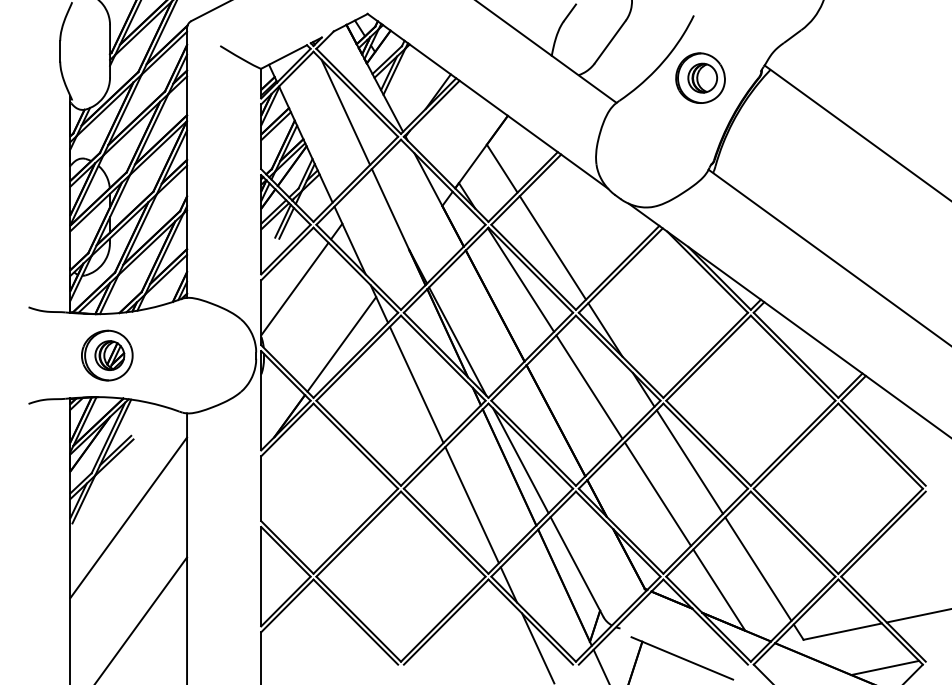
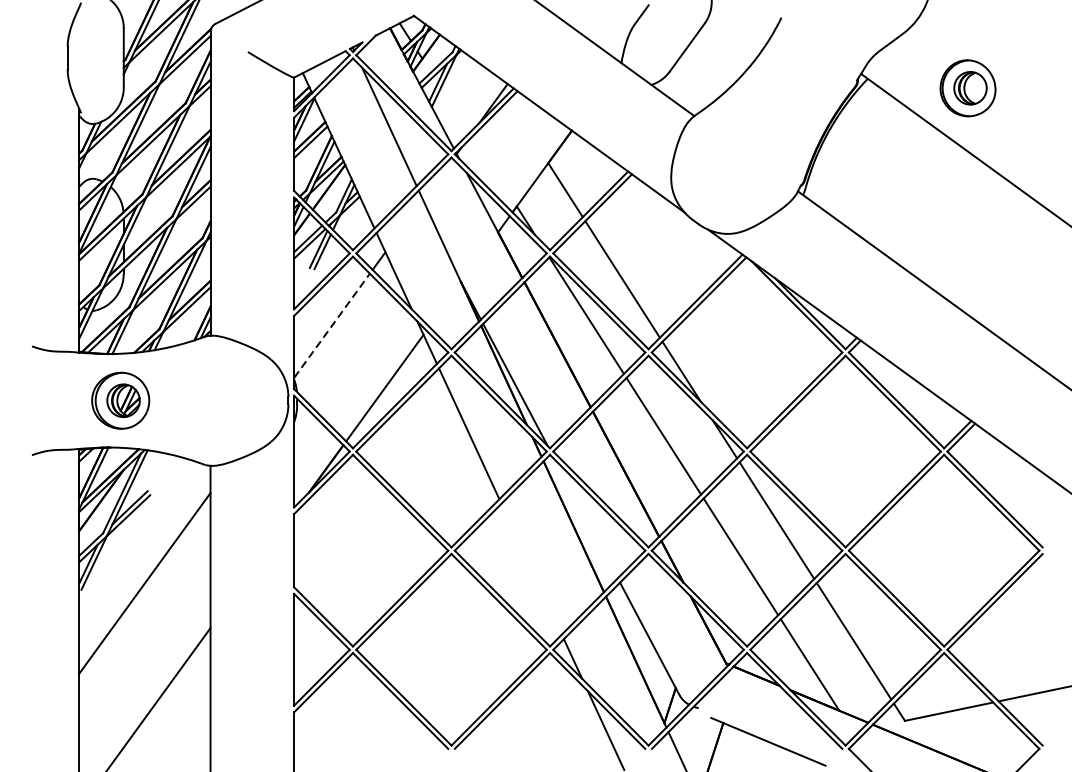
part: (700, 77) -> (967, 87), moved
line: (295, 288) -> (332, 325), solid -> dashed
line: (520, 460) -> (586, 518), removed
line: (471, 505) -> (530, 569), removed
line: (885, 667) -> (997, 752), removed

